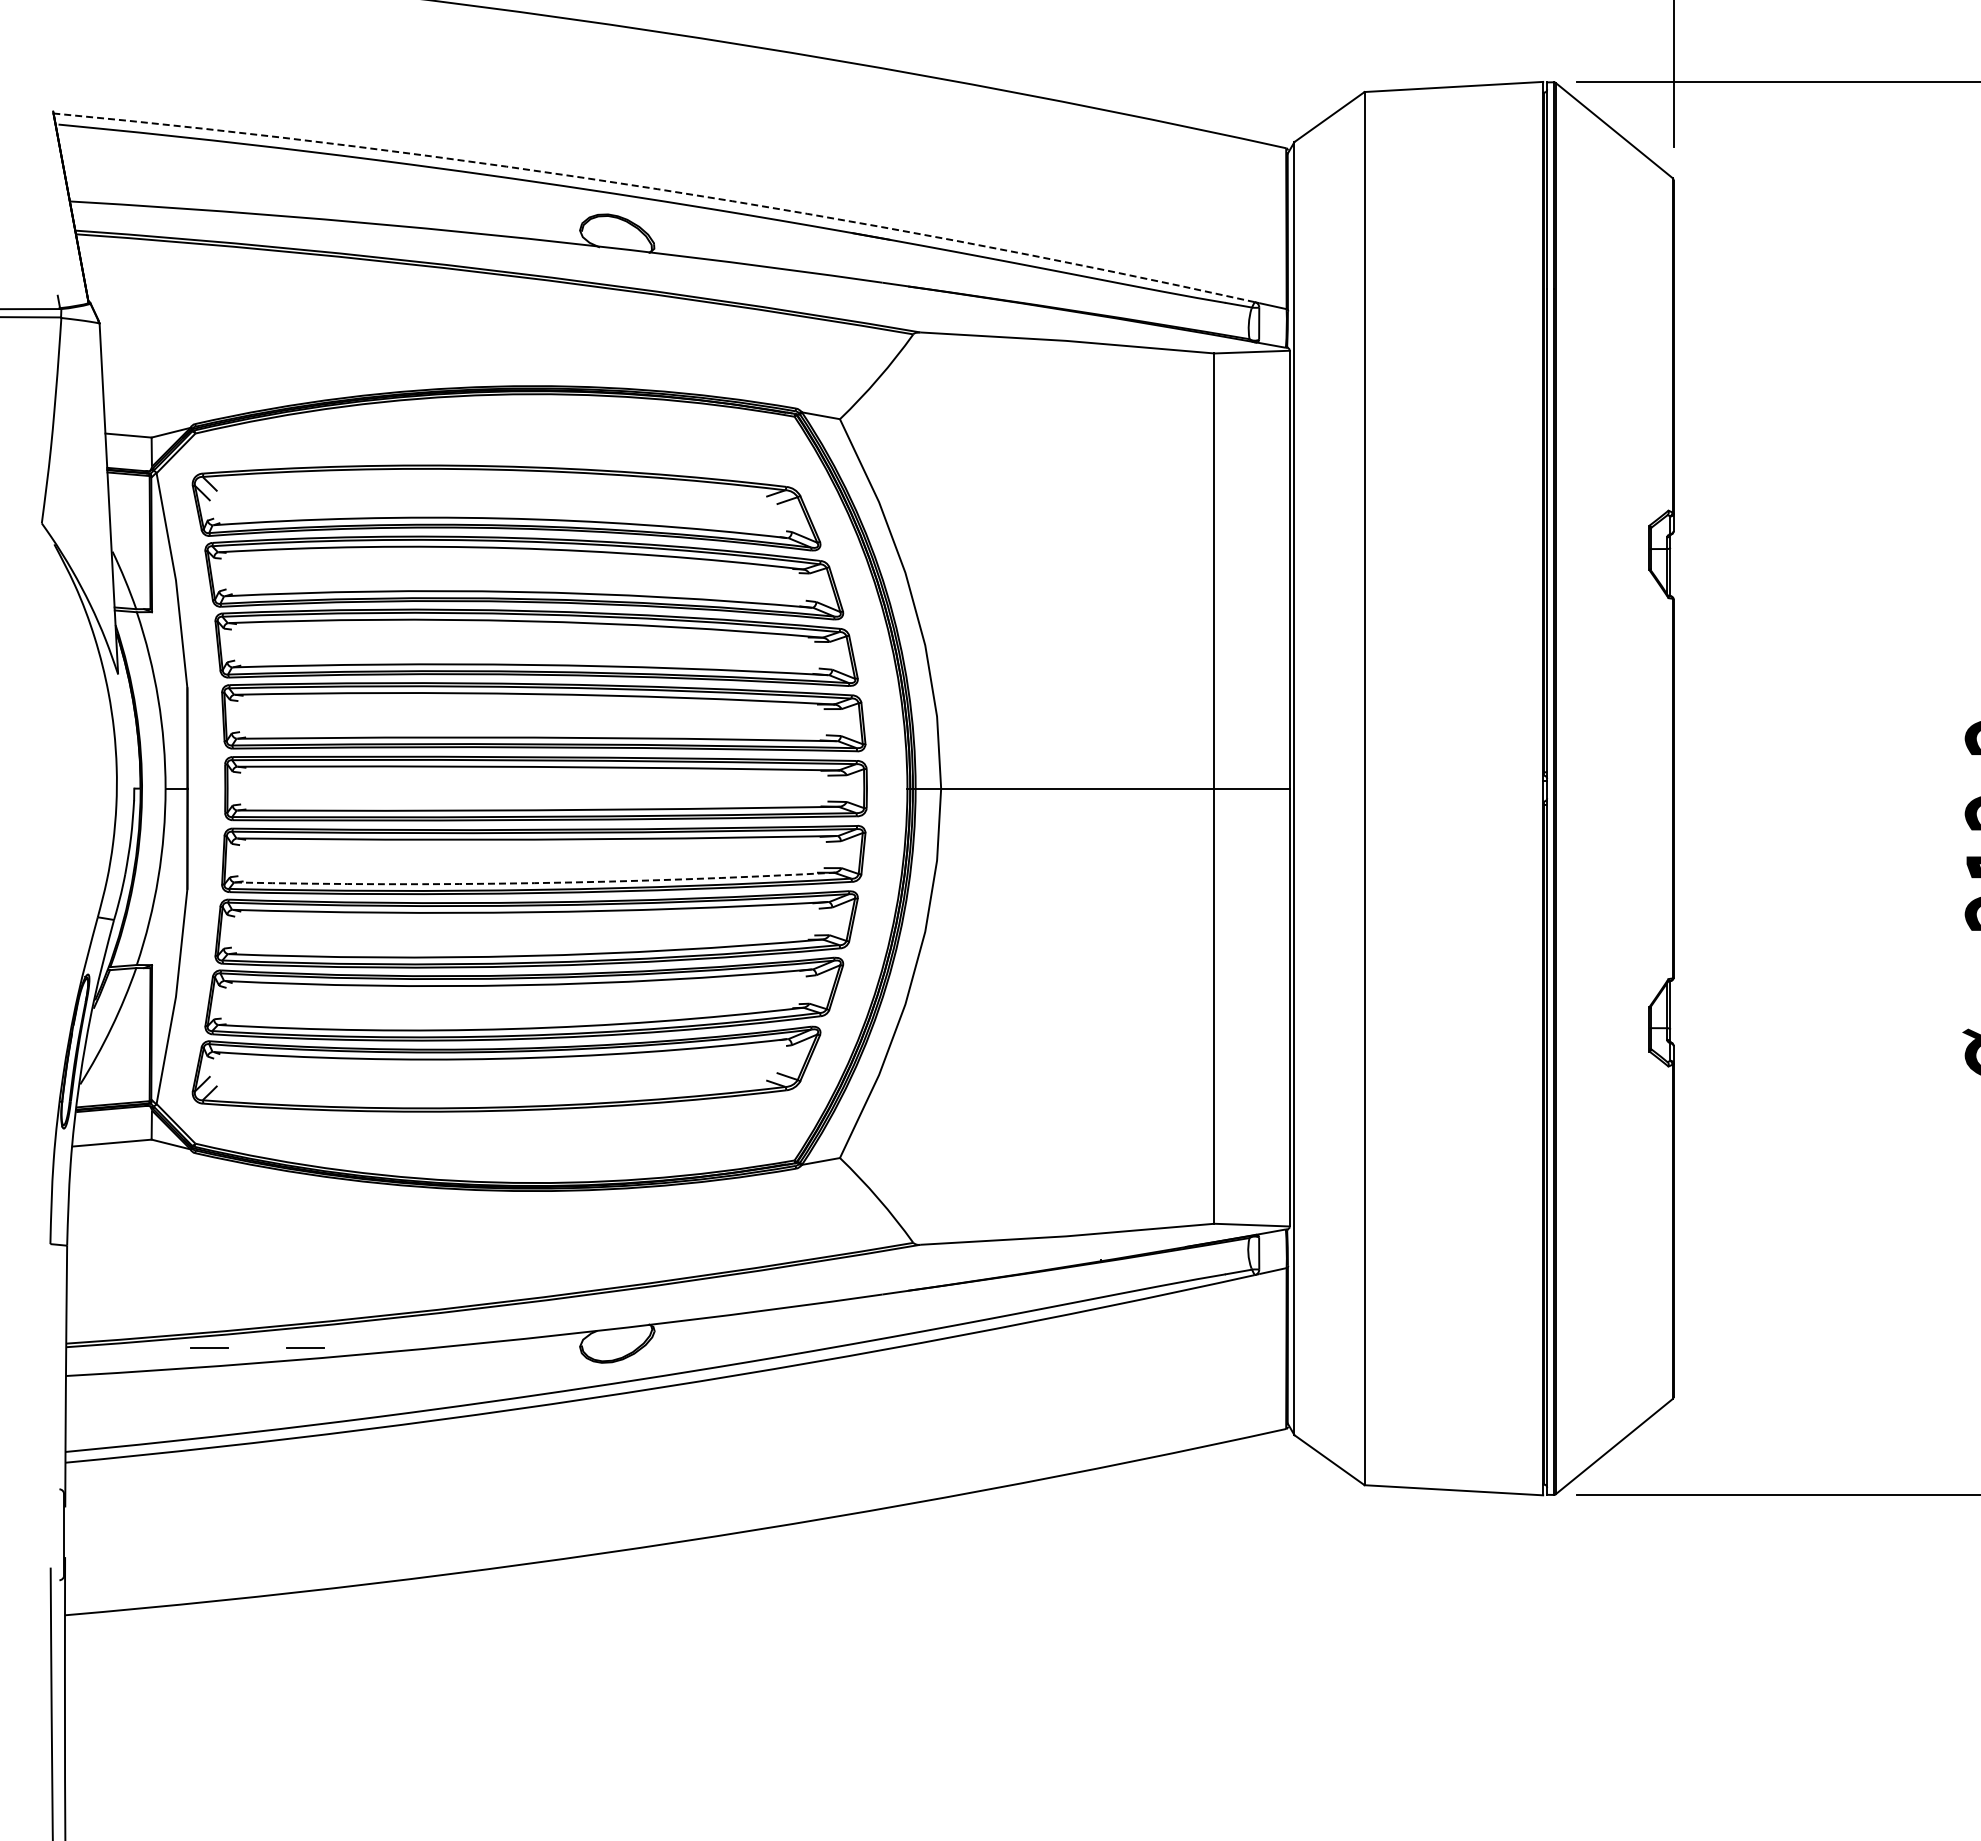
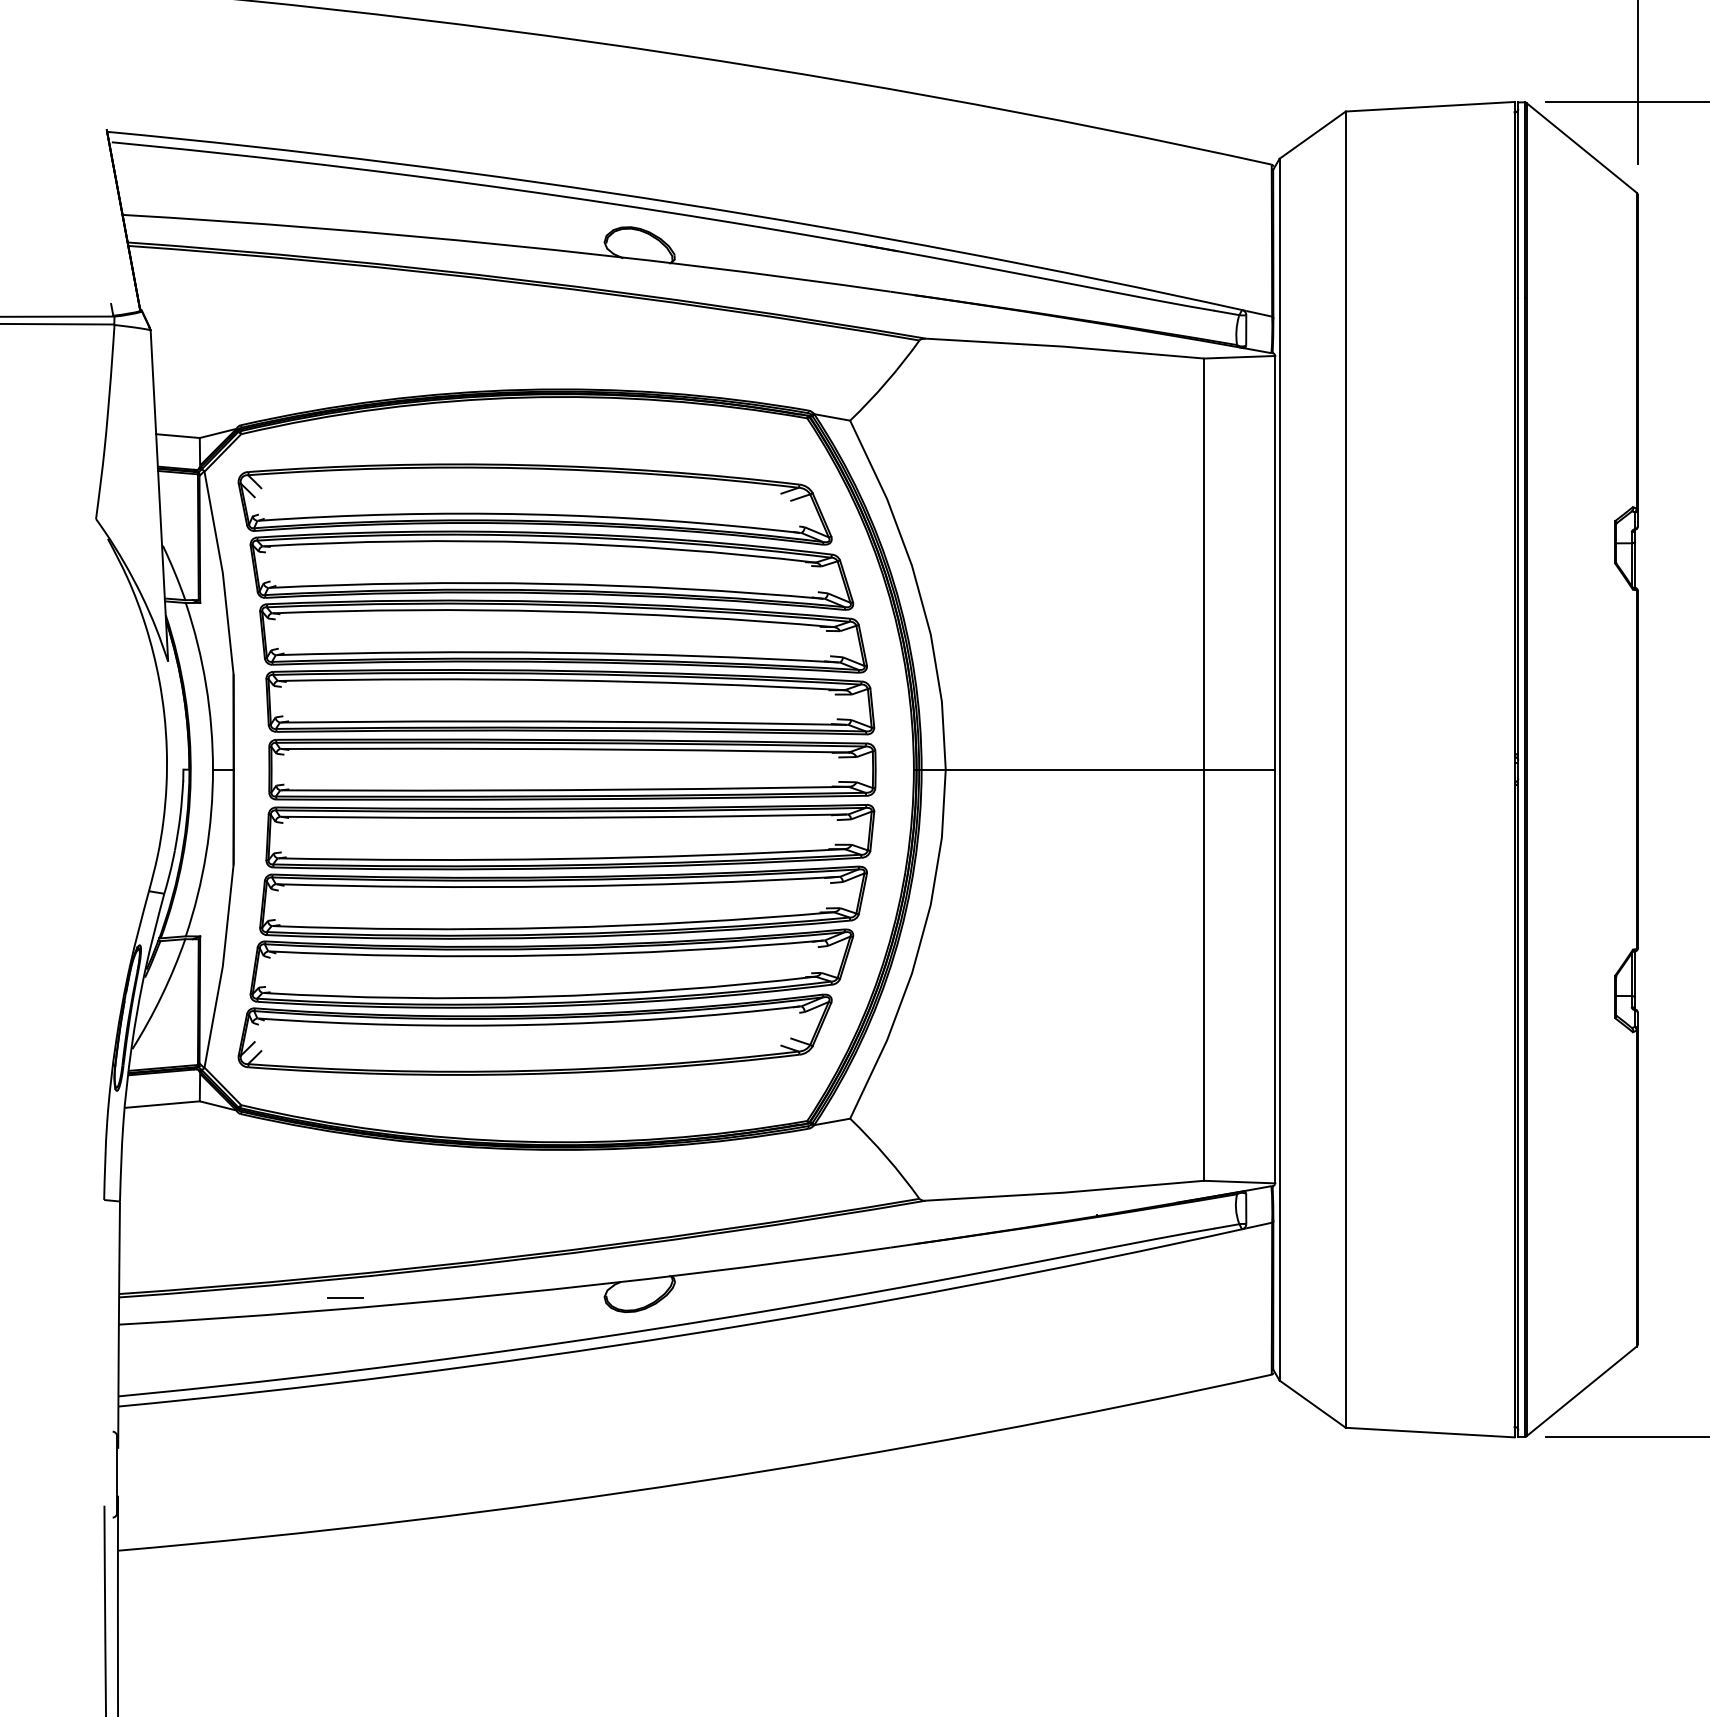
arc: (657, 189) -> (677, 203), dashed -> solid
arc: (534, 883) -> (561, 859), dashed -> solid
line: (209, 1347) -> (254, 1297), removed

